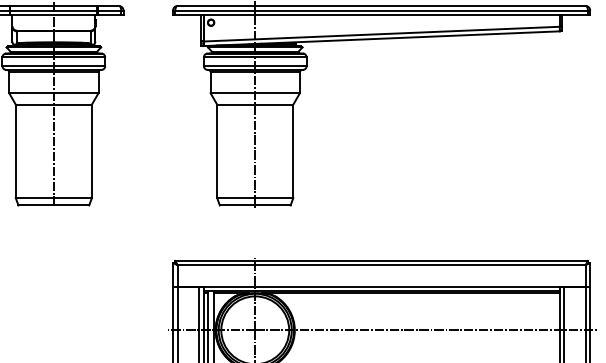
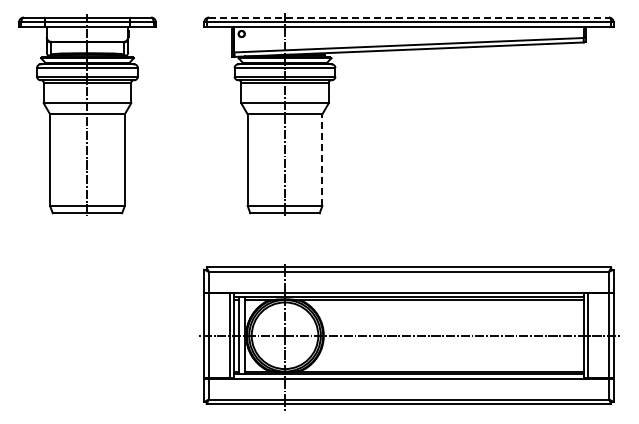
line: (382, 5) -> (409, 17), solid -> dashed
line: (293, 151) -> (322, 160), solid -> dashed

